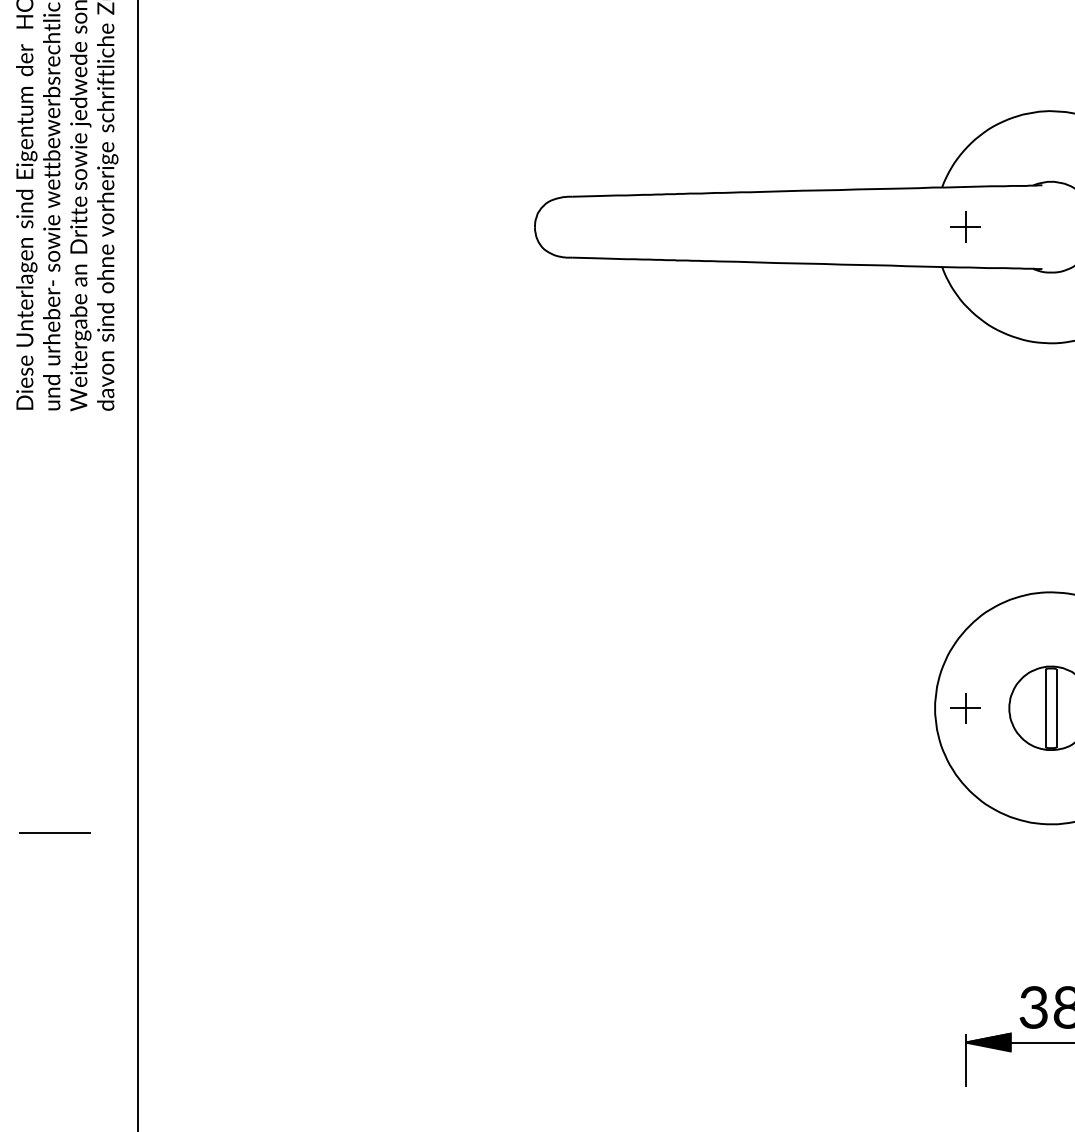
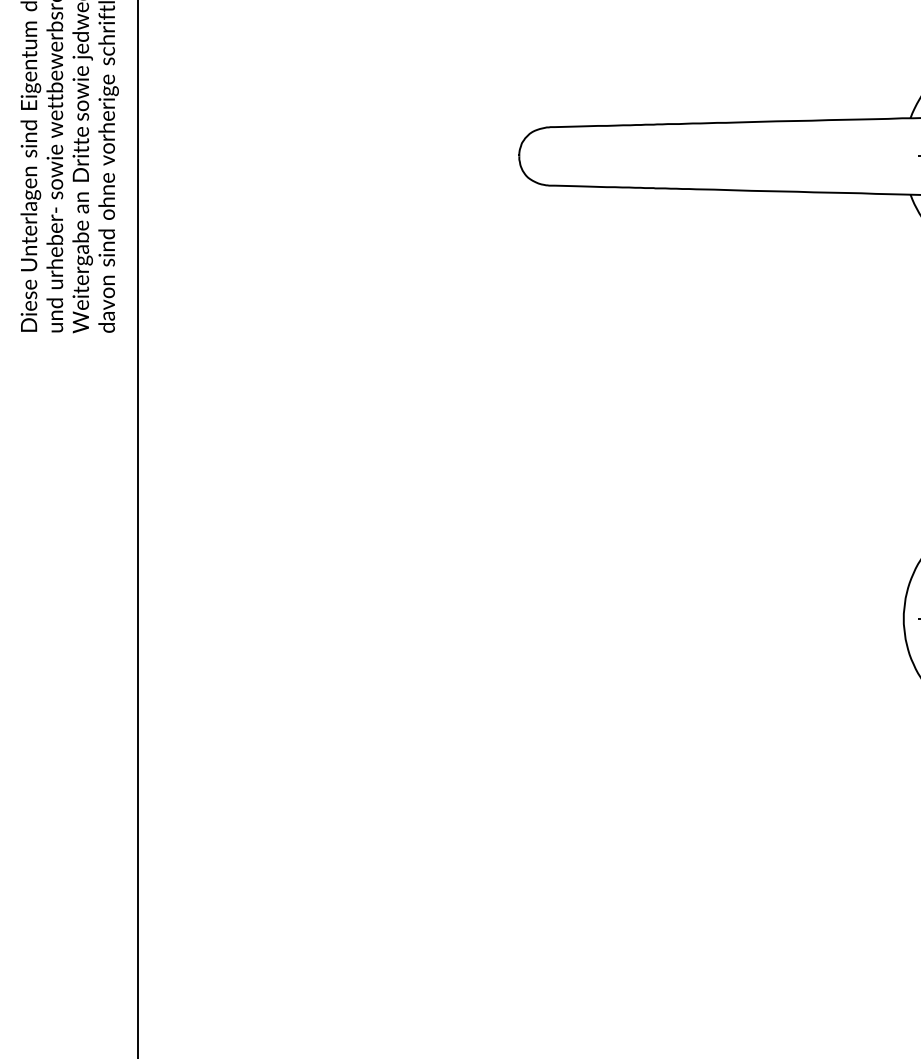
line: (54, 832) -> (57, 738), removed

